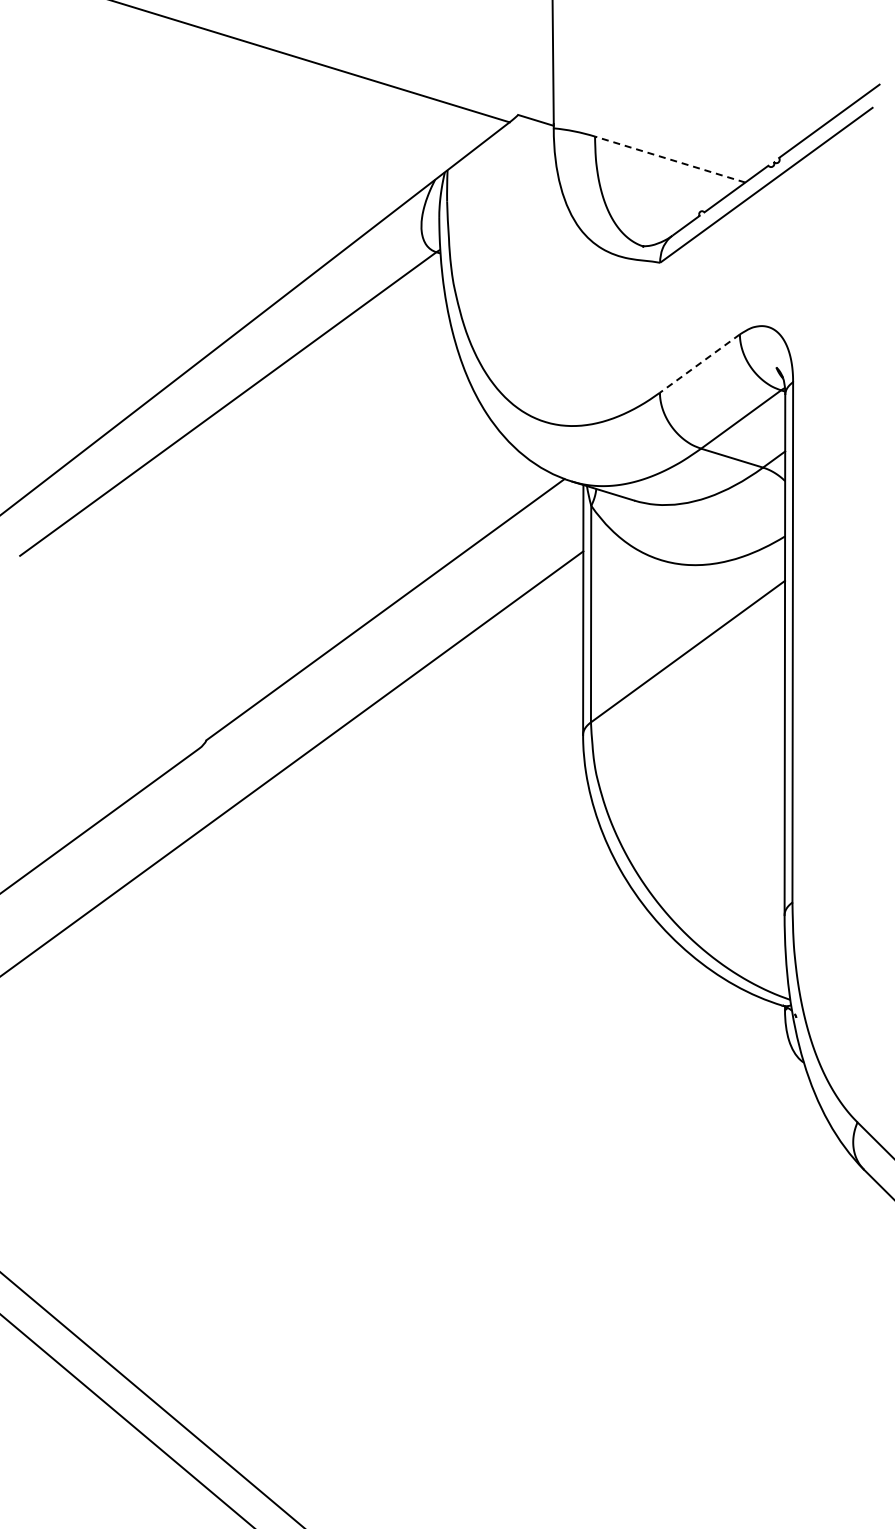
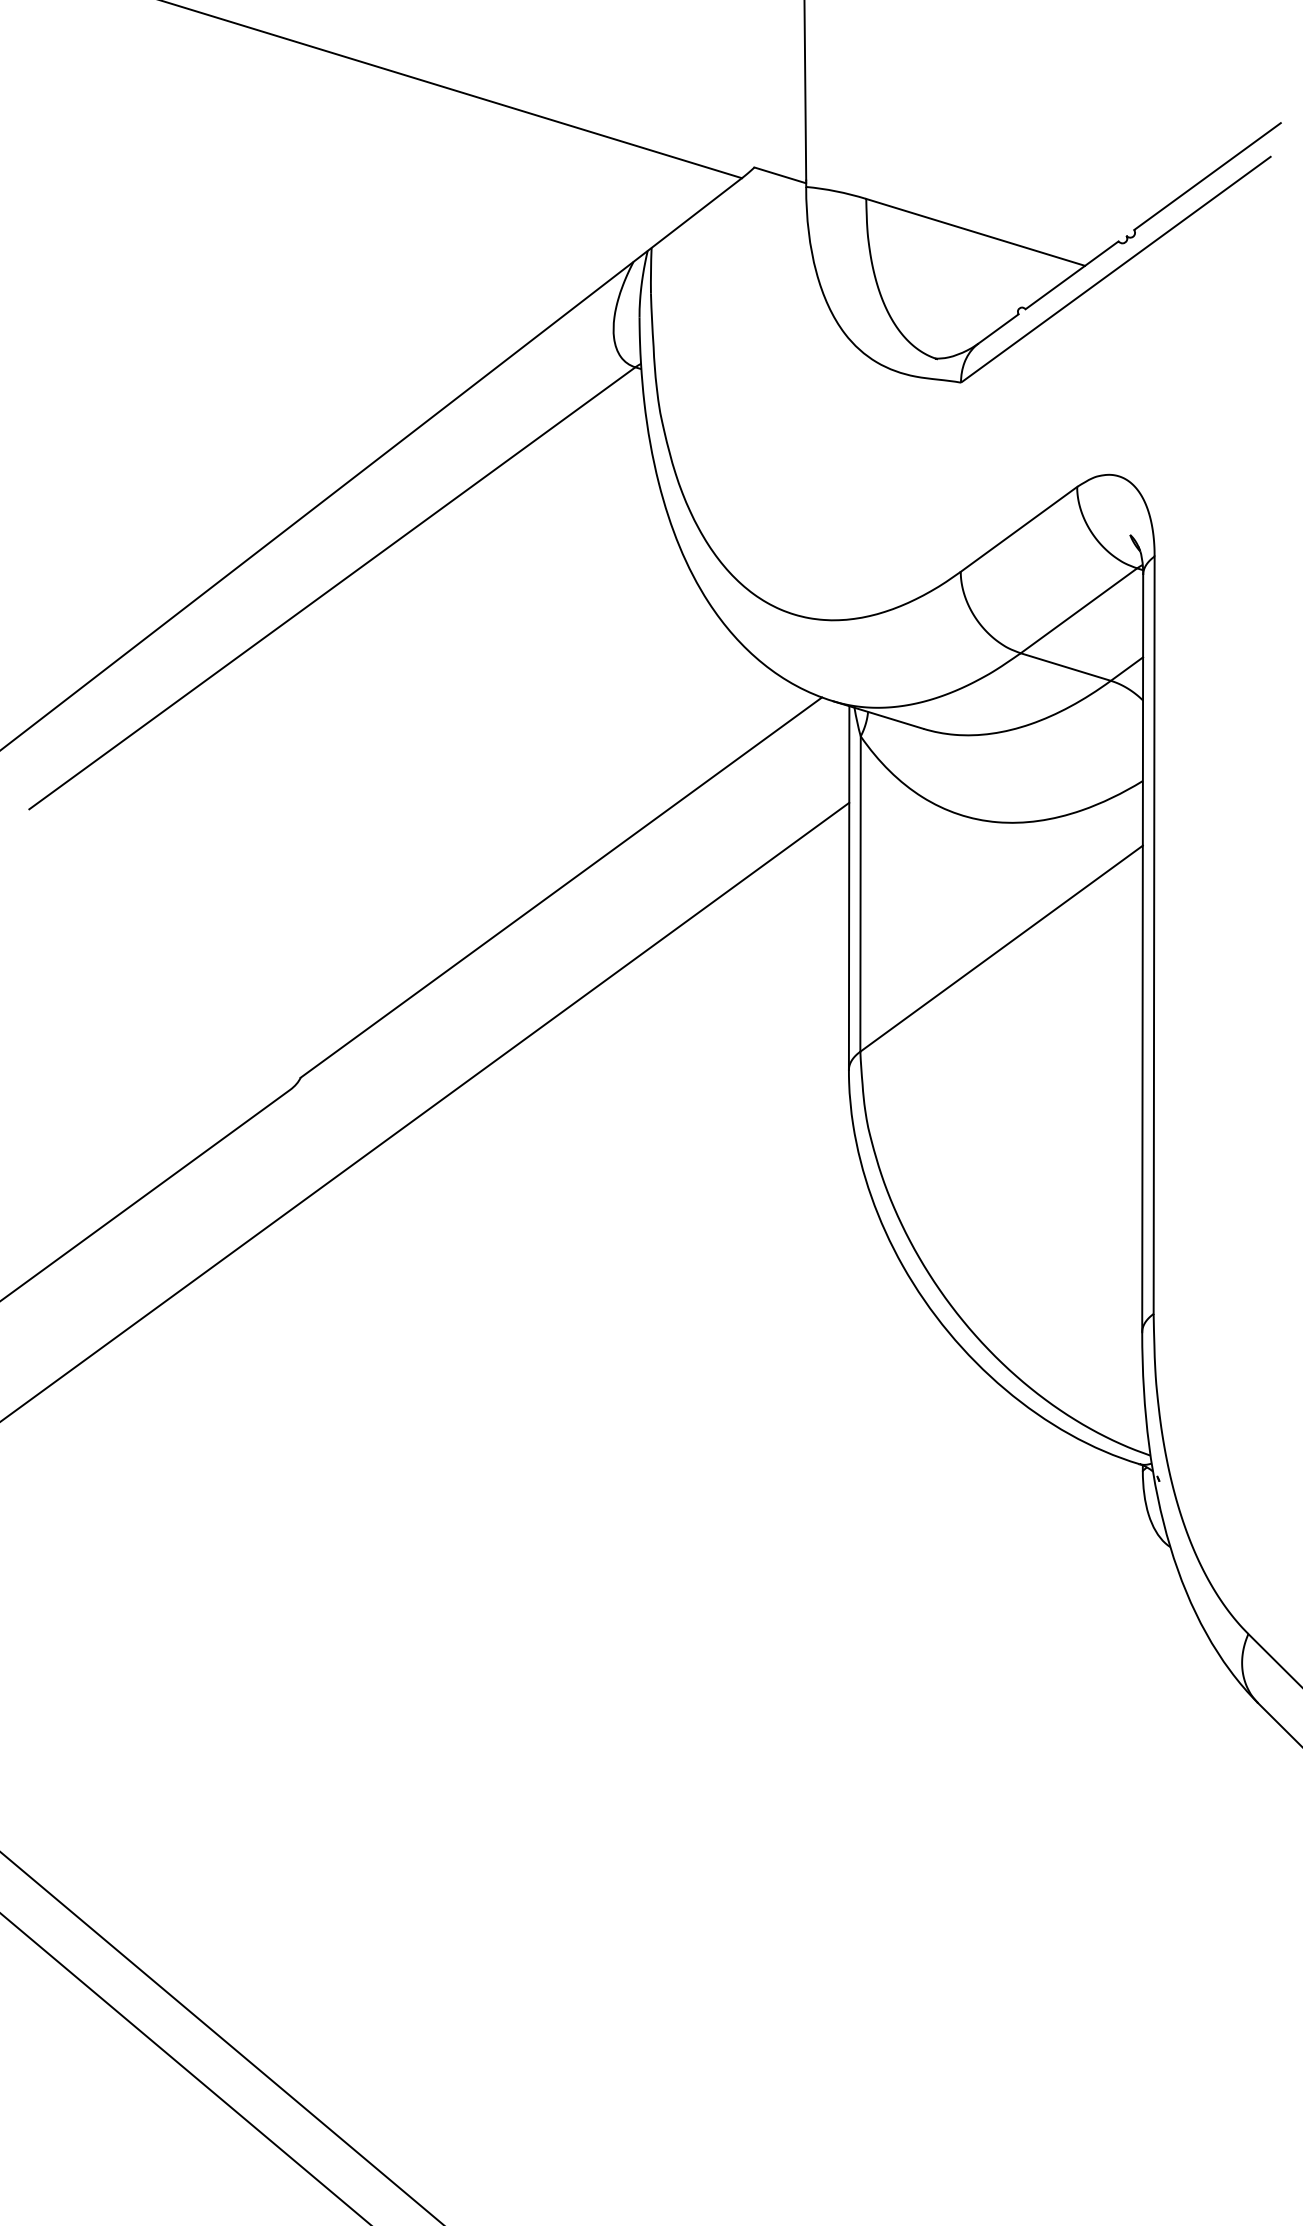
line: (670, 159) -> (976, 232), dashed -> solid
line: (699, 363) -> (1018, 529), dashed -> solid

